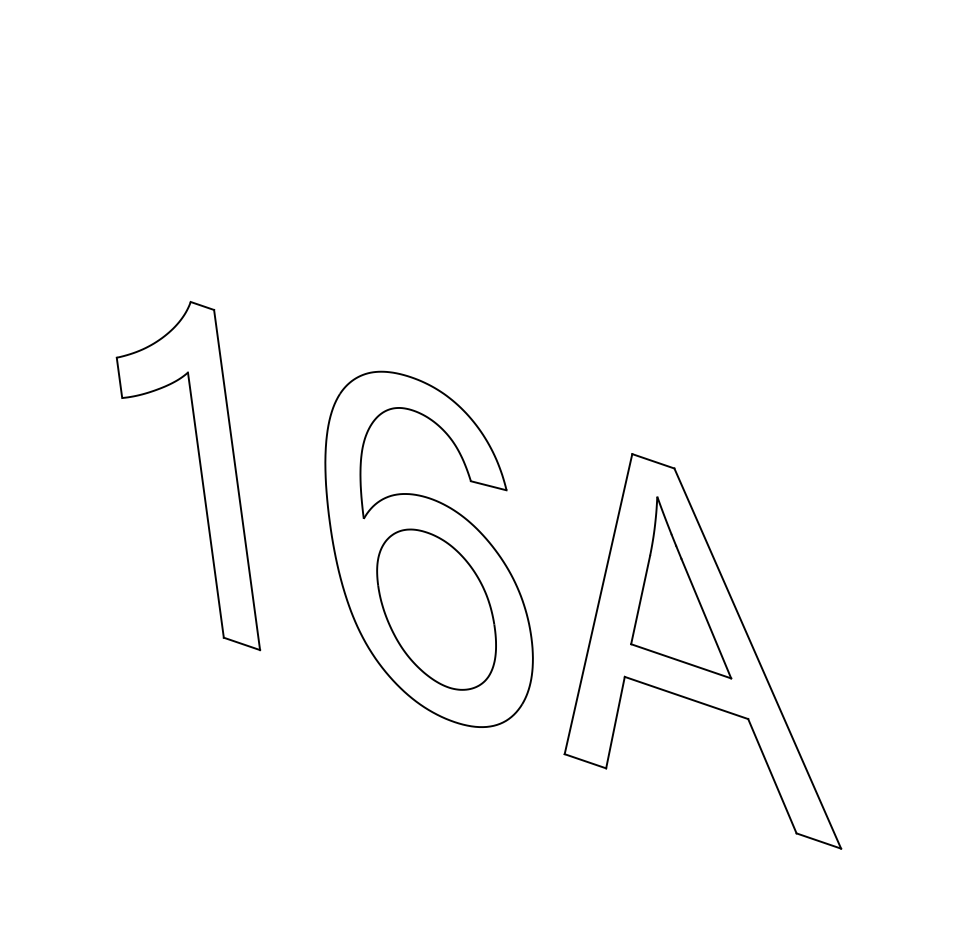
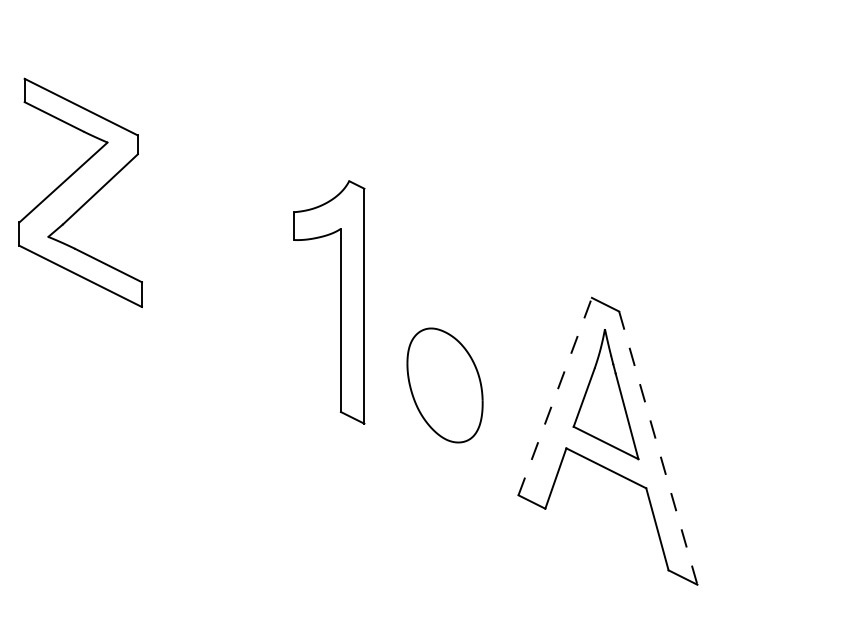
part: (201, 479) -> (340, 302), moved
part: (426, 549) -> (443, 343), removed
line: (598, 603) -> (555, 396), solid -> dashed
line: (758, 659) -> (658, 448), solid -> dashed

